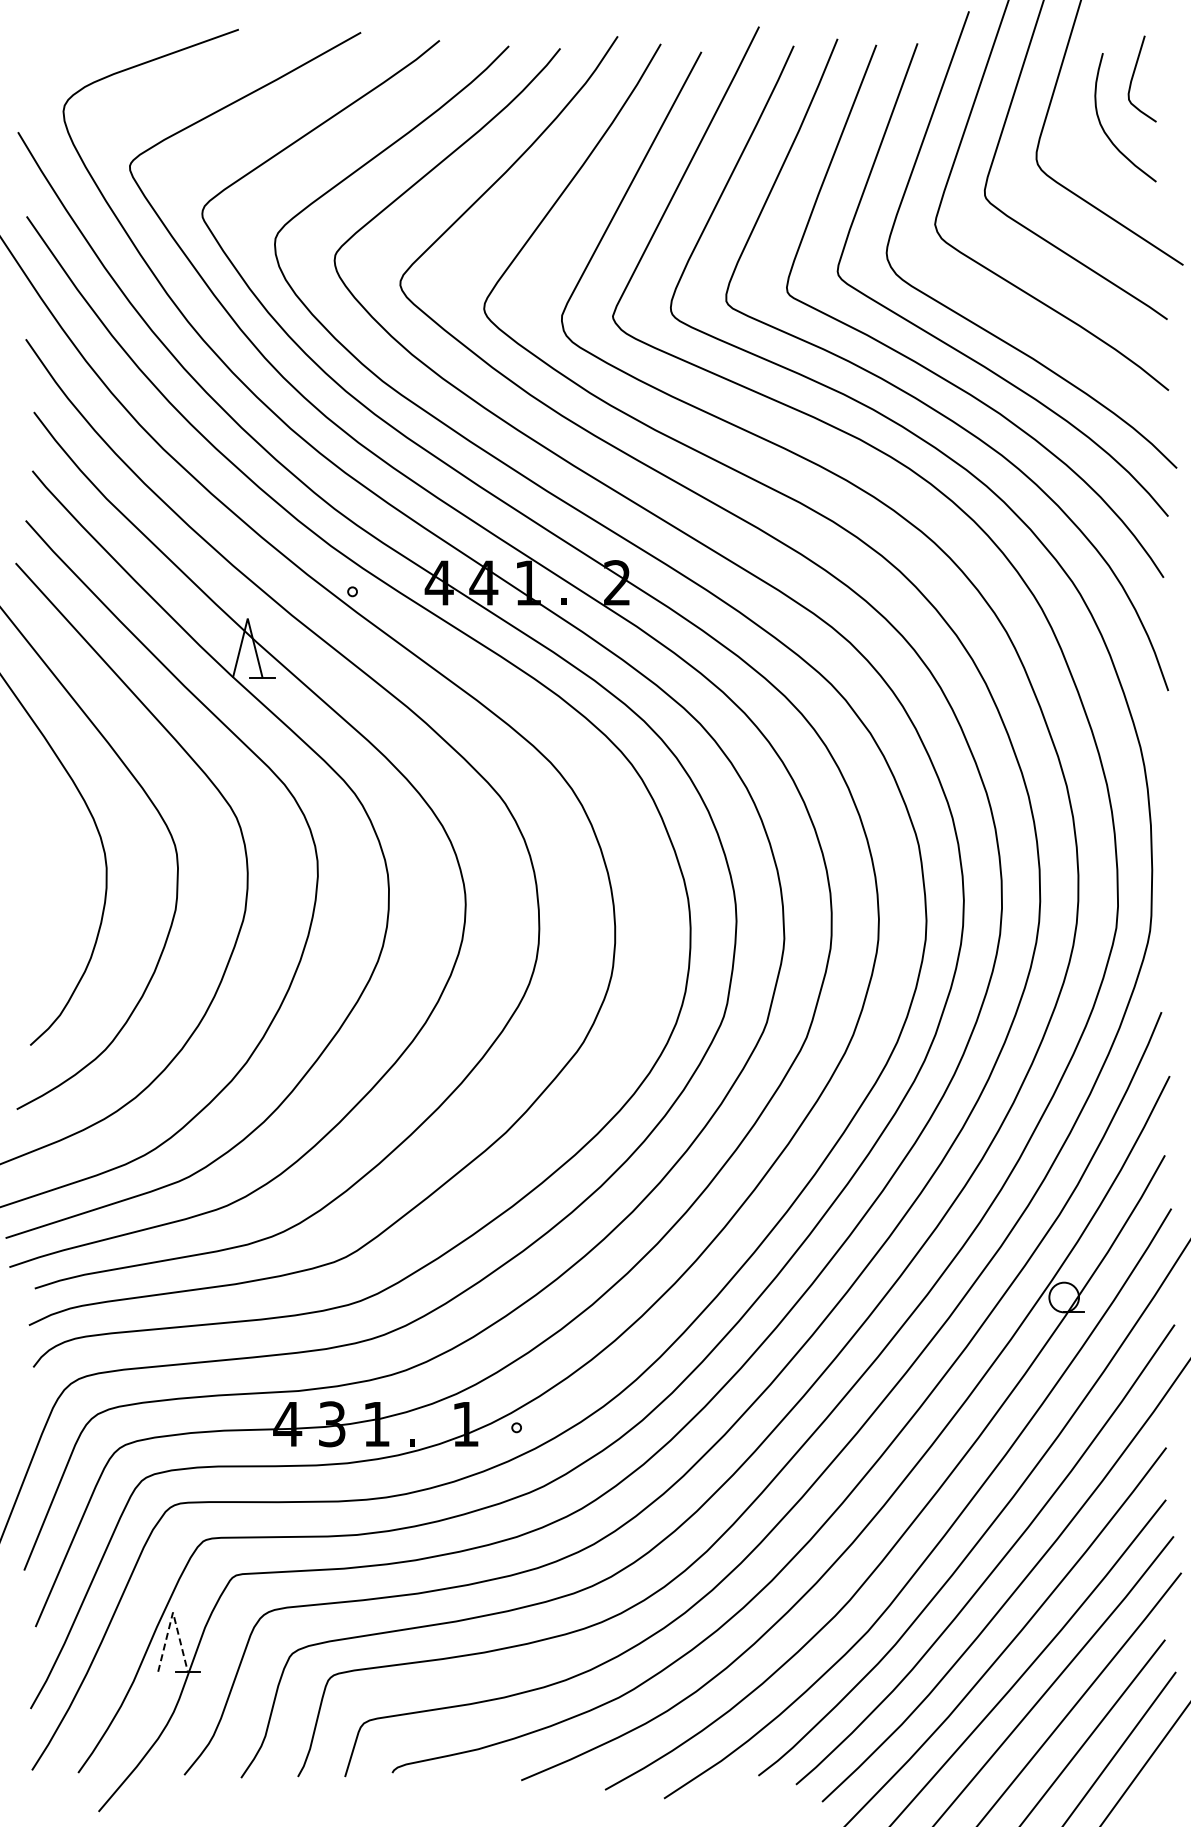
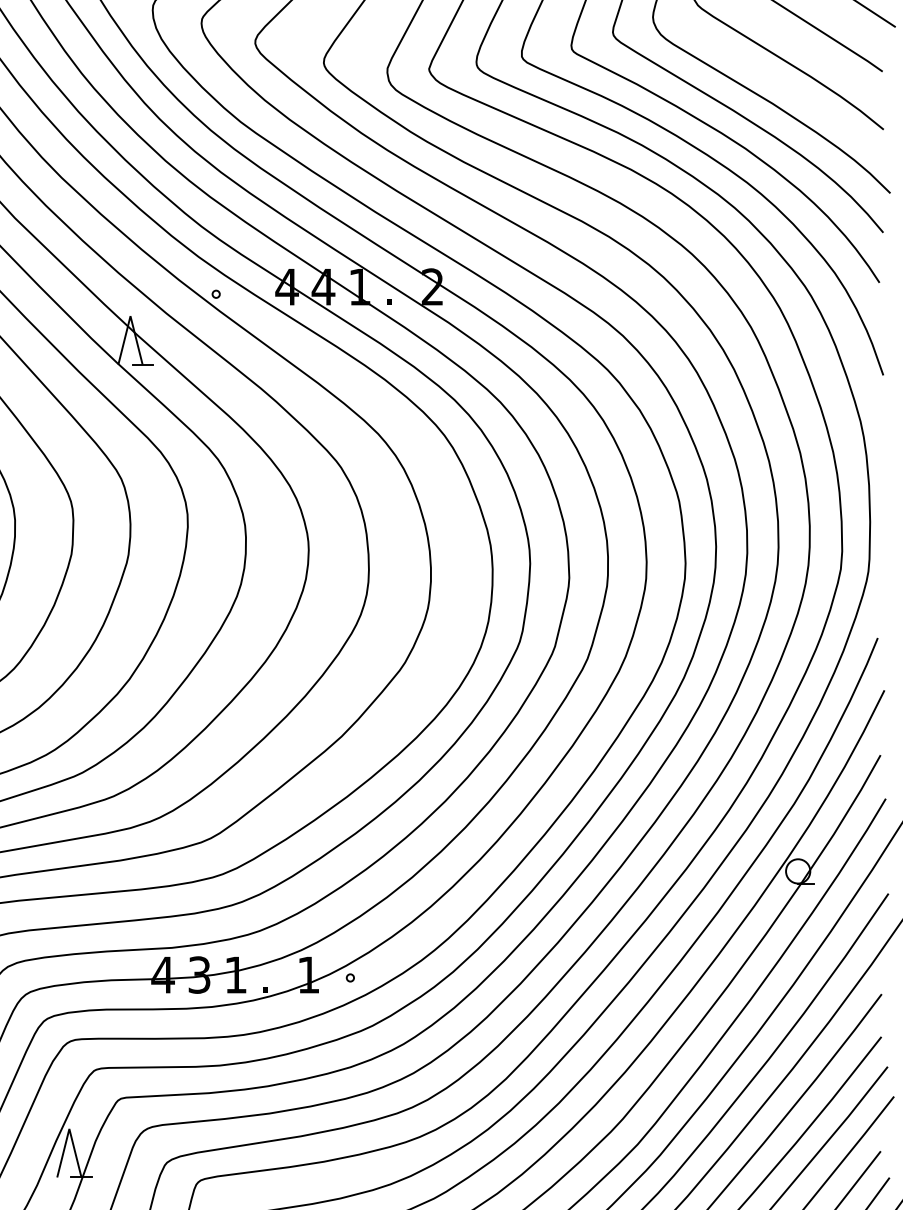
line: (173, 1612) -> (69, 1129), dashed -> solid

